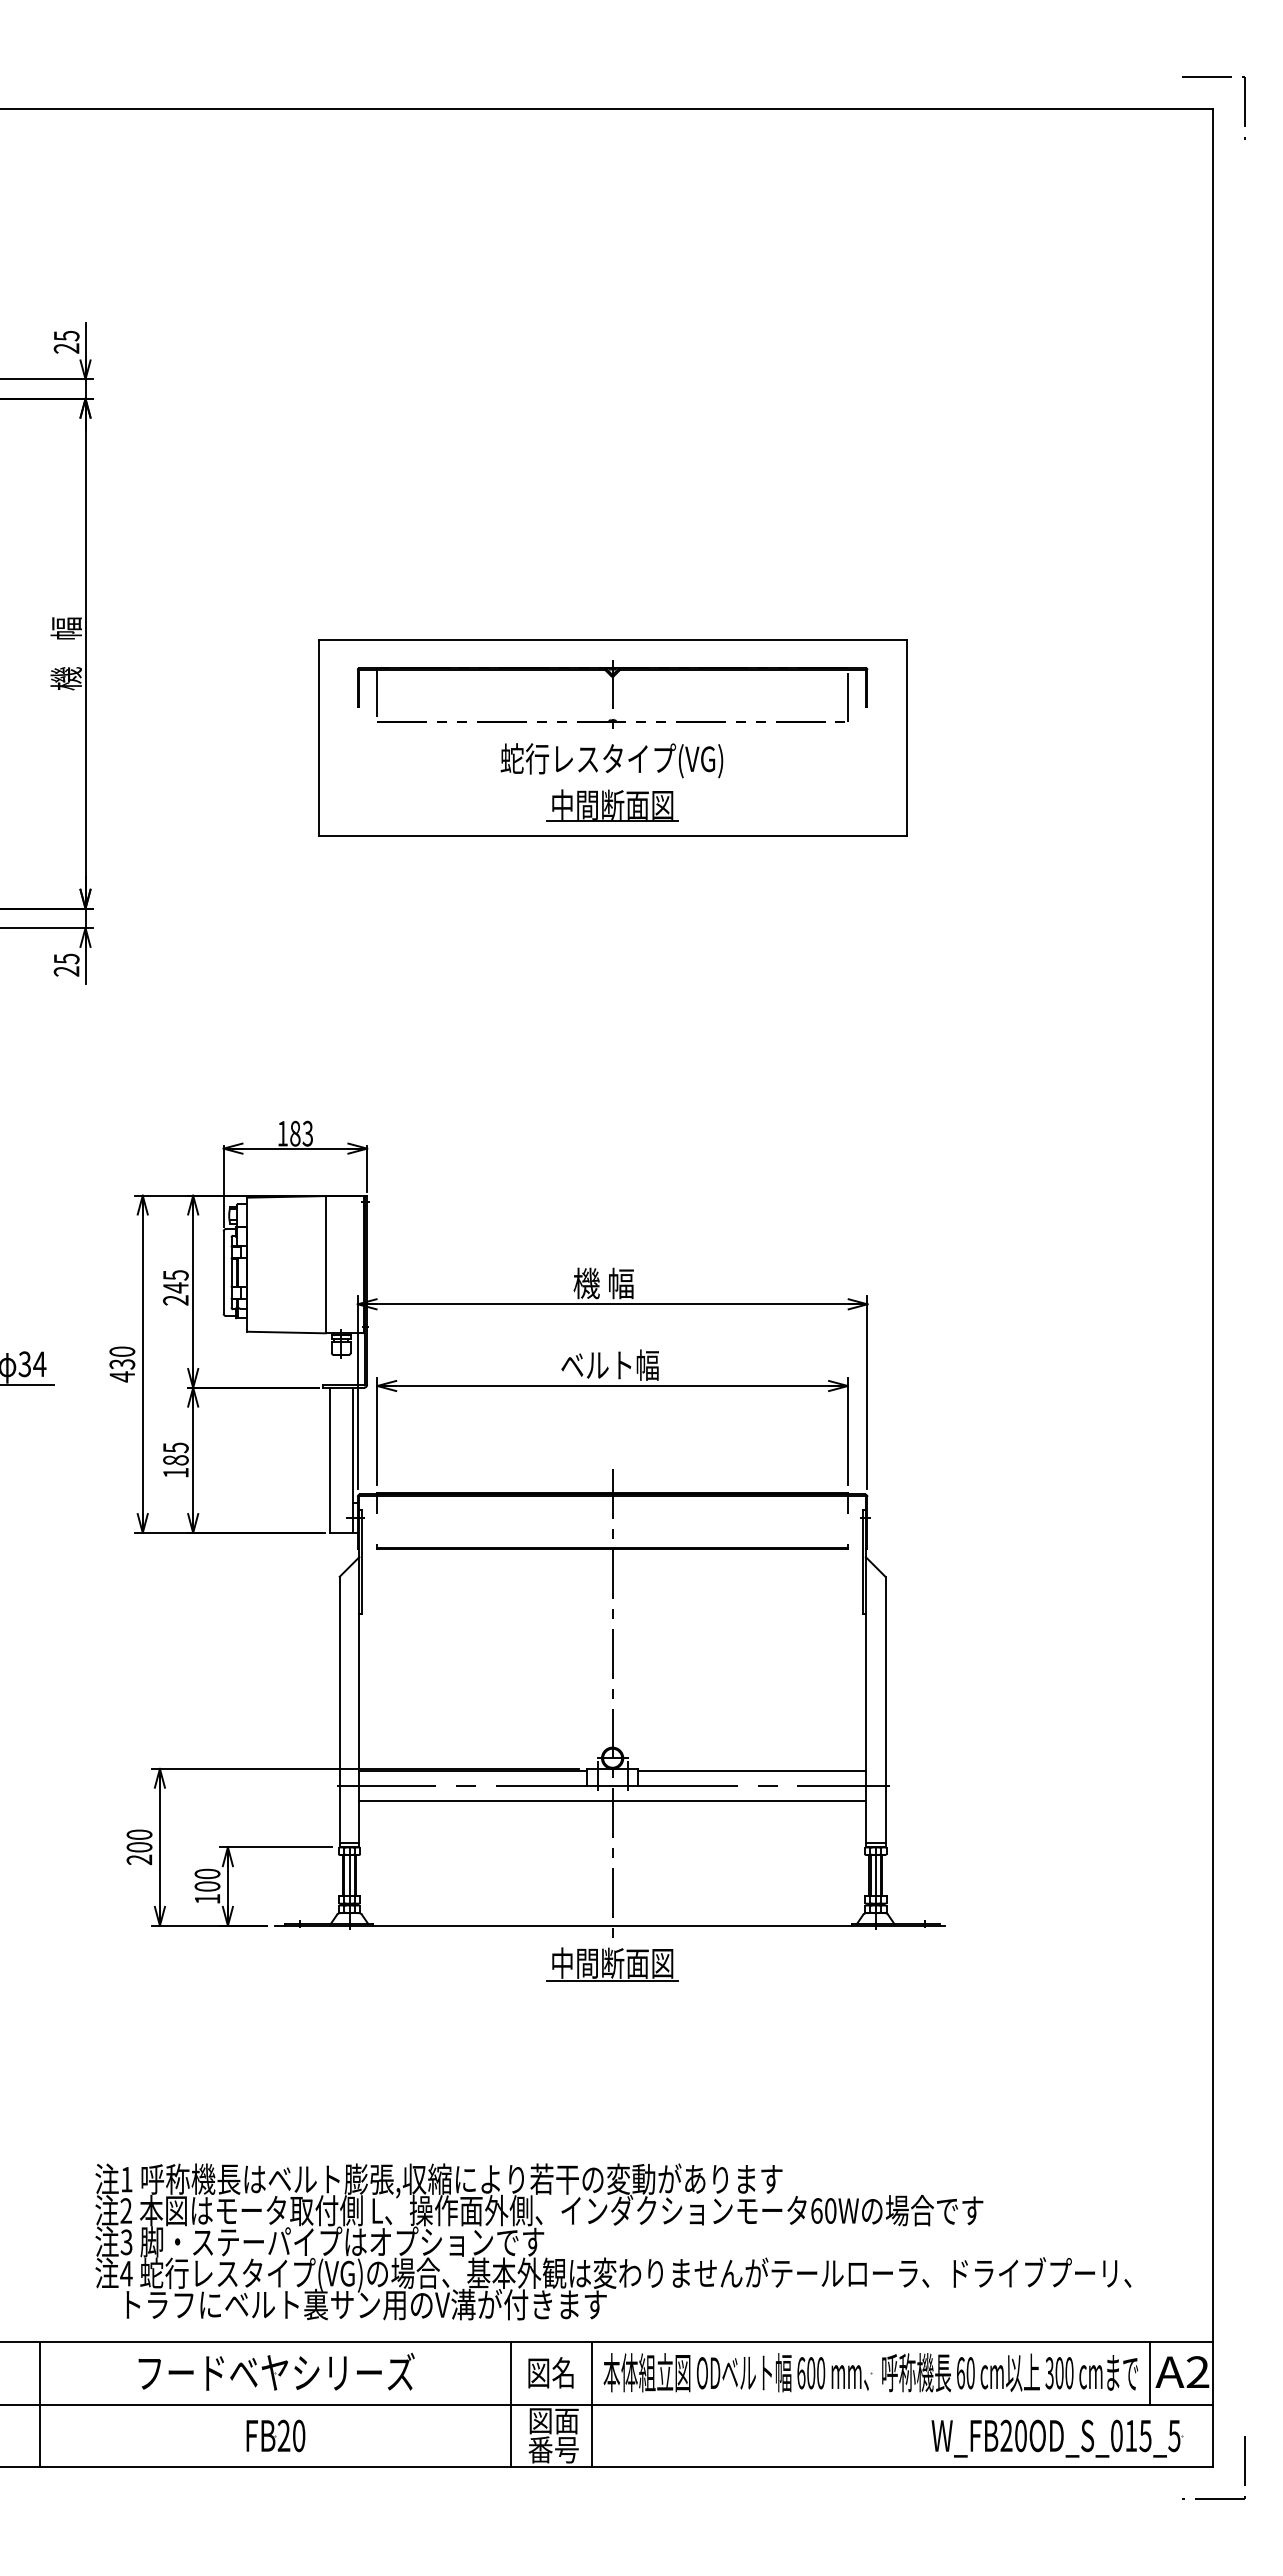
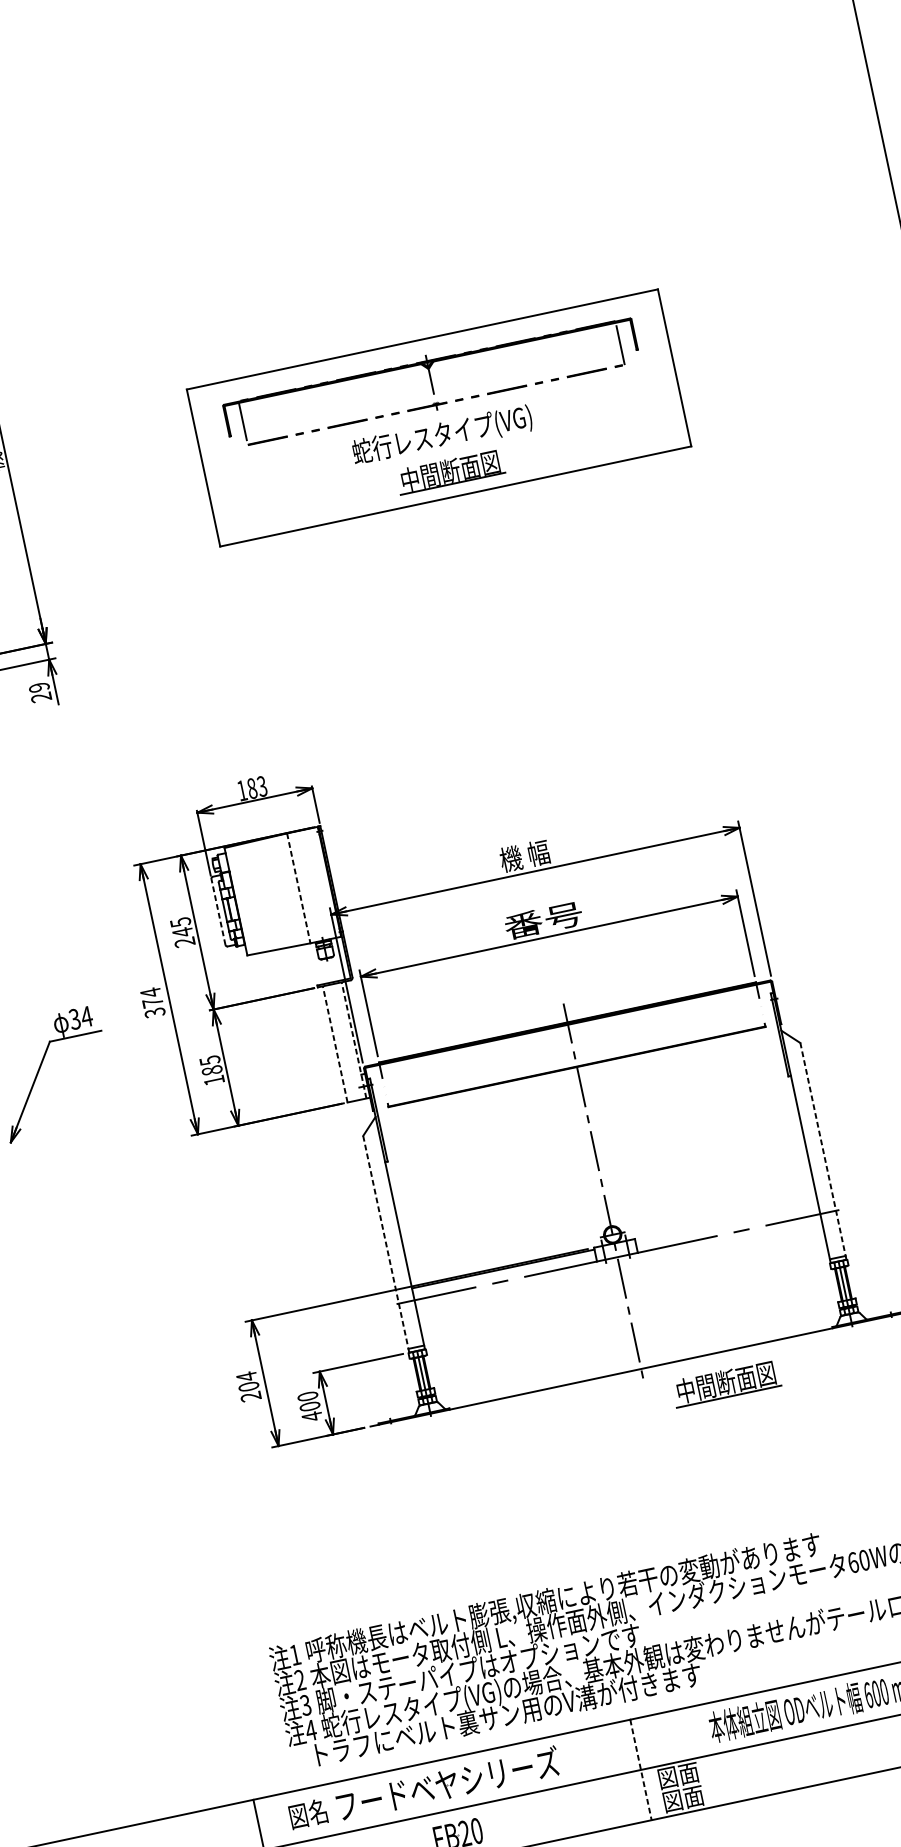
text: (66, 958) -> (39, 687), 25 -> 29
line: (325, 1264) -> (298, 888), solid -> dashed
line: (223, 1272) -> (218, 911), solid -> dashed
text: (122, 1364) -> (153, 1002), 430 -> 374
text: (609, 1364) -> (543, 919), ベルト幅 -> 番号
line: (329, 1460) -> (335, 1044), solid -> dashed
line: (353, 1460) -> (354, 1040), solid -> dashed
line: (885, 1711) -> (823, 1150), solid -> dashed
line: (339, 1712) -> (386, 1244), solid -> dashed
line: (751, 1771) -> (726, 1221), removed
line: (612, 1801) -> (619, 1269), removed
text: (139, 1834) -> (246, 1376), 200 -> 204
text: (207, 1898) -> (312, 1416), 100 -> 400
part: (612, 1964) -> (726, 1383), moved
text: (550, 2372) -> (307, 1813), moved
line: (510, 2404) -> (640, 1769), solid -> dashed
line: (592, 2404) -> (706, 1755), removed
text: (553, 2449) -> (683, 1798), 番号 -> 図面

